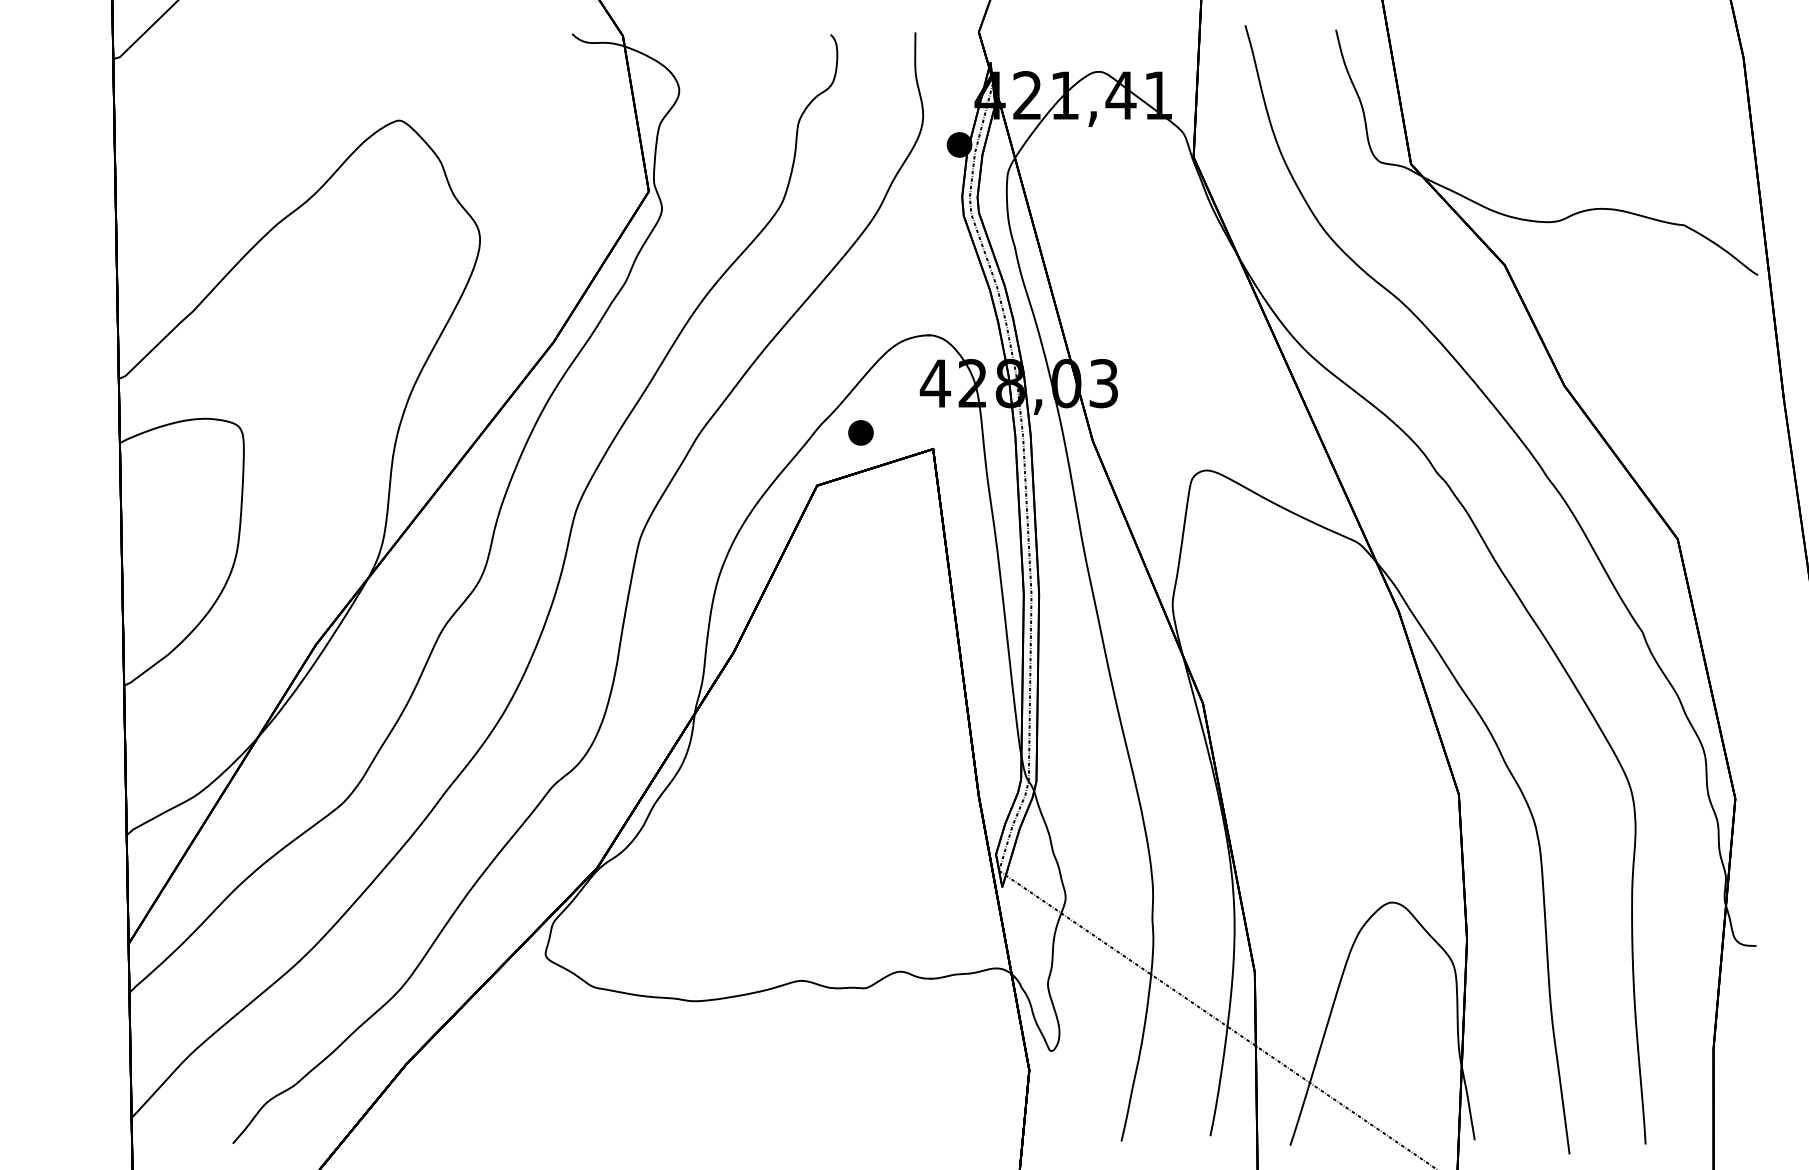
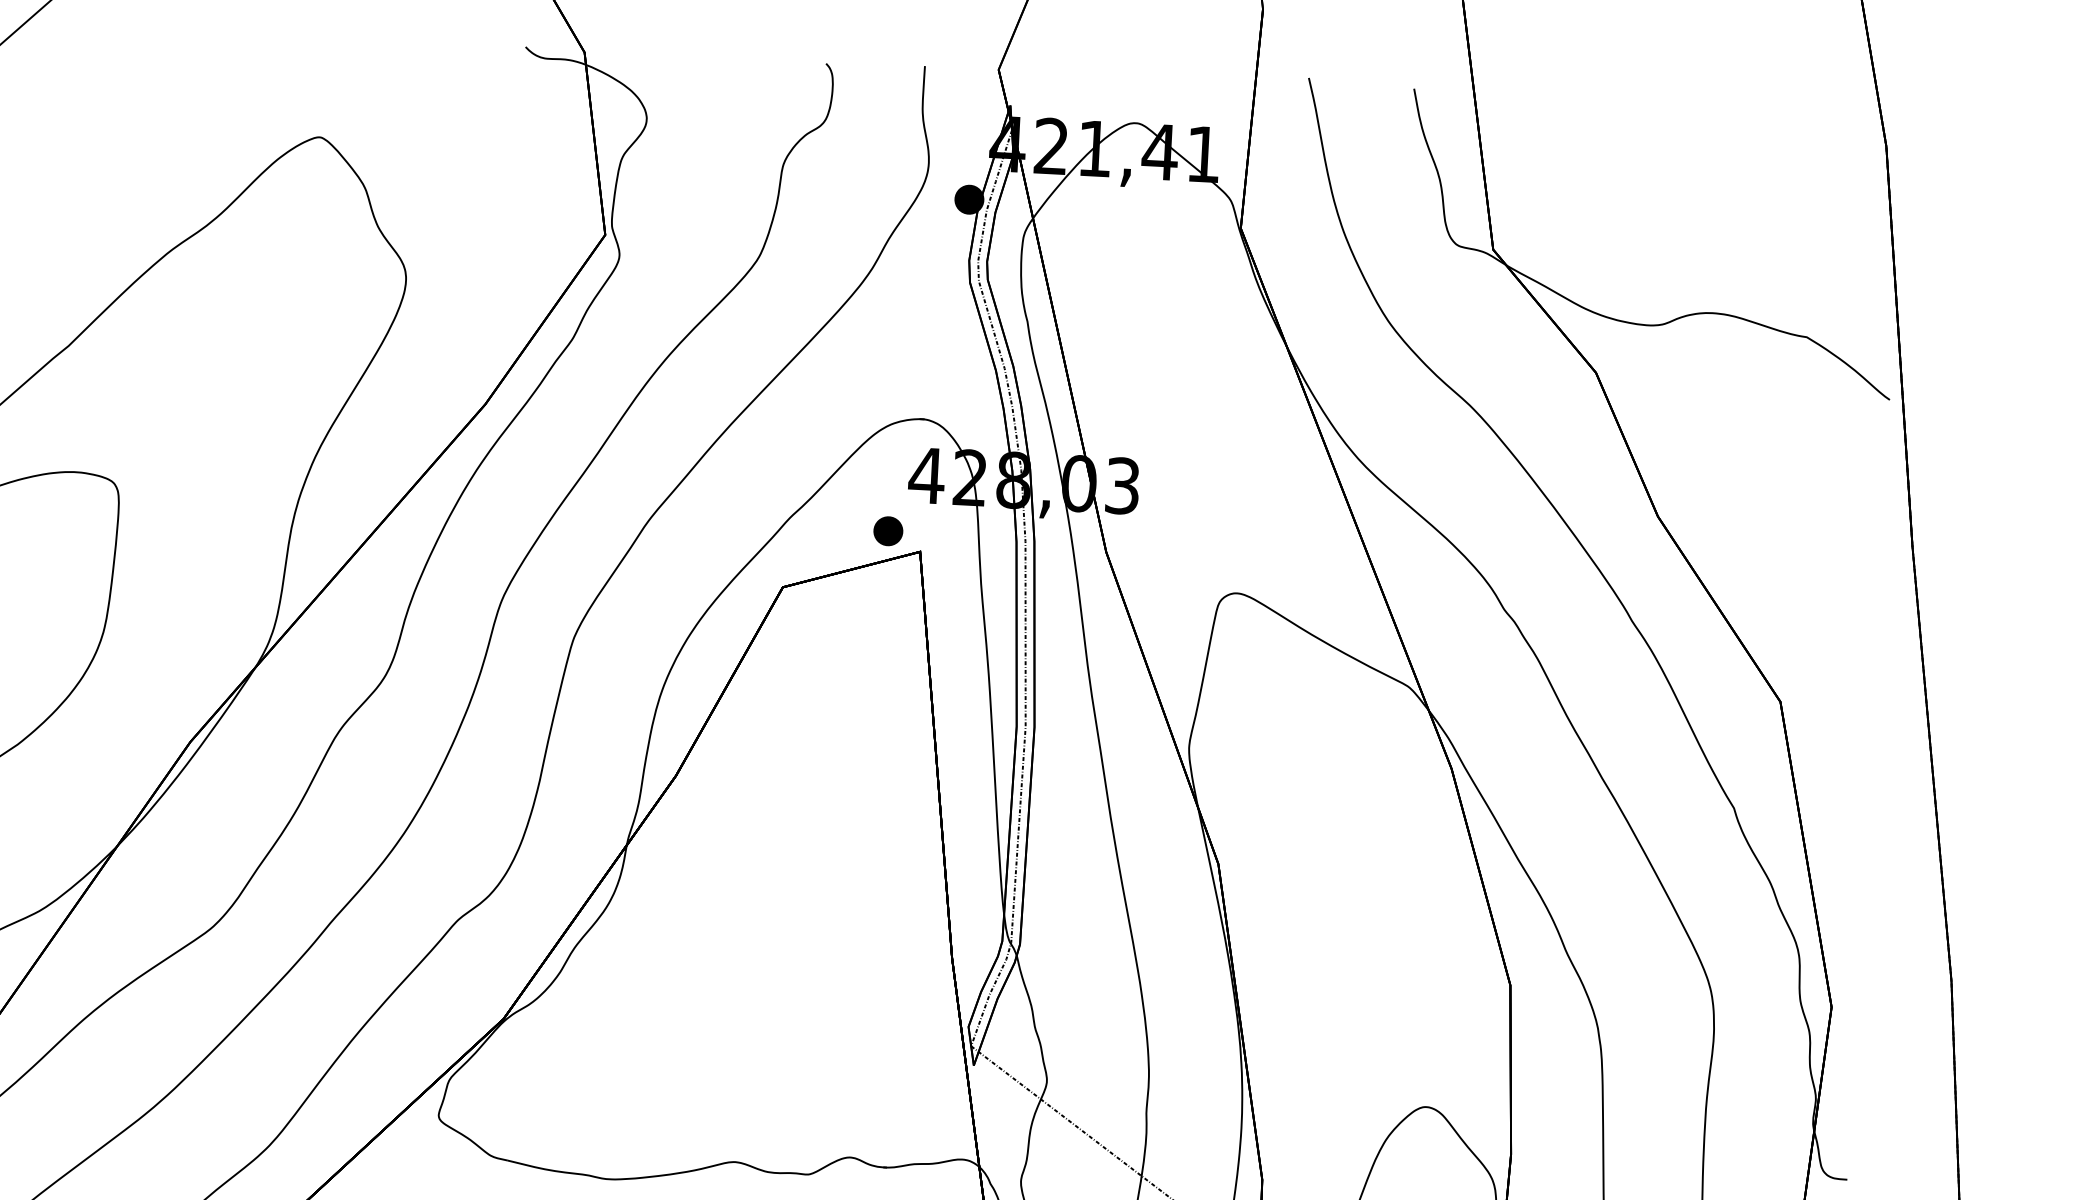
part: (860, 432) -> (887, 530), moved

